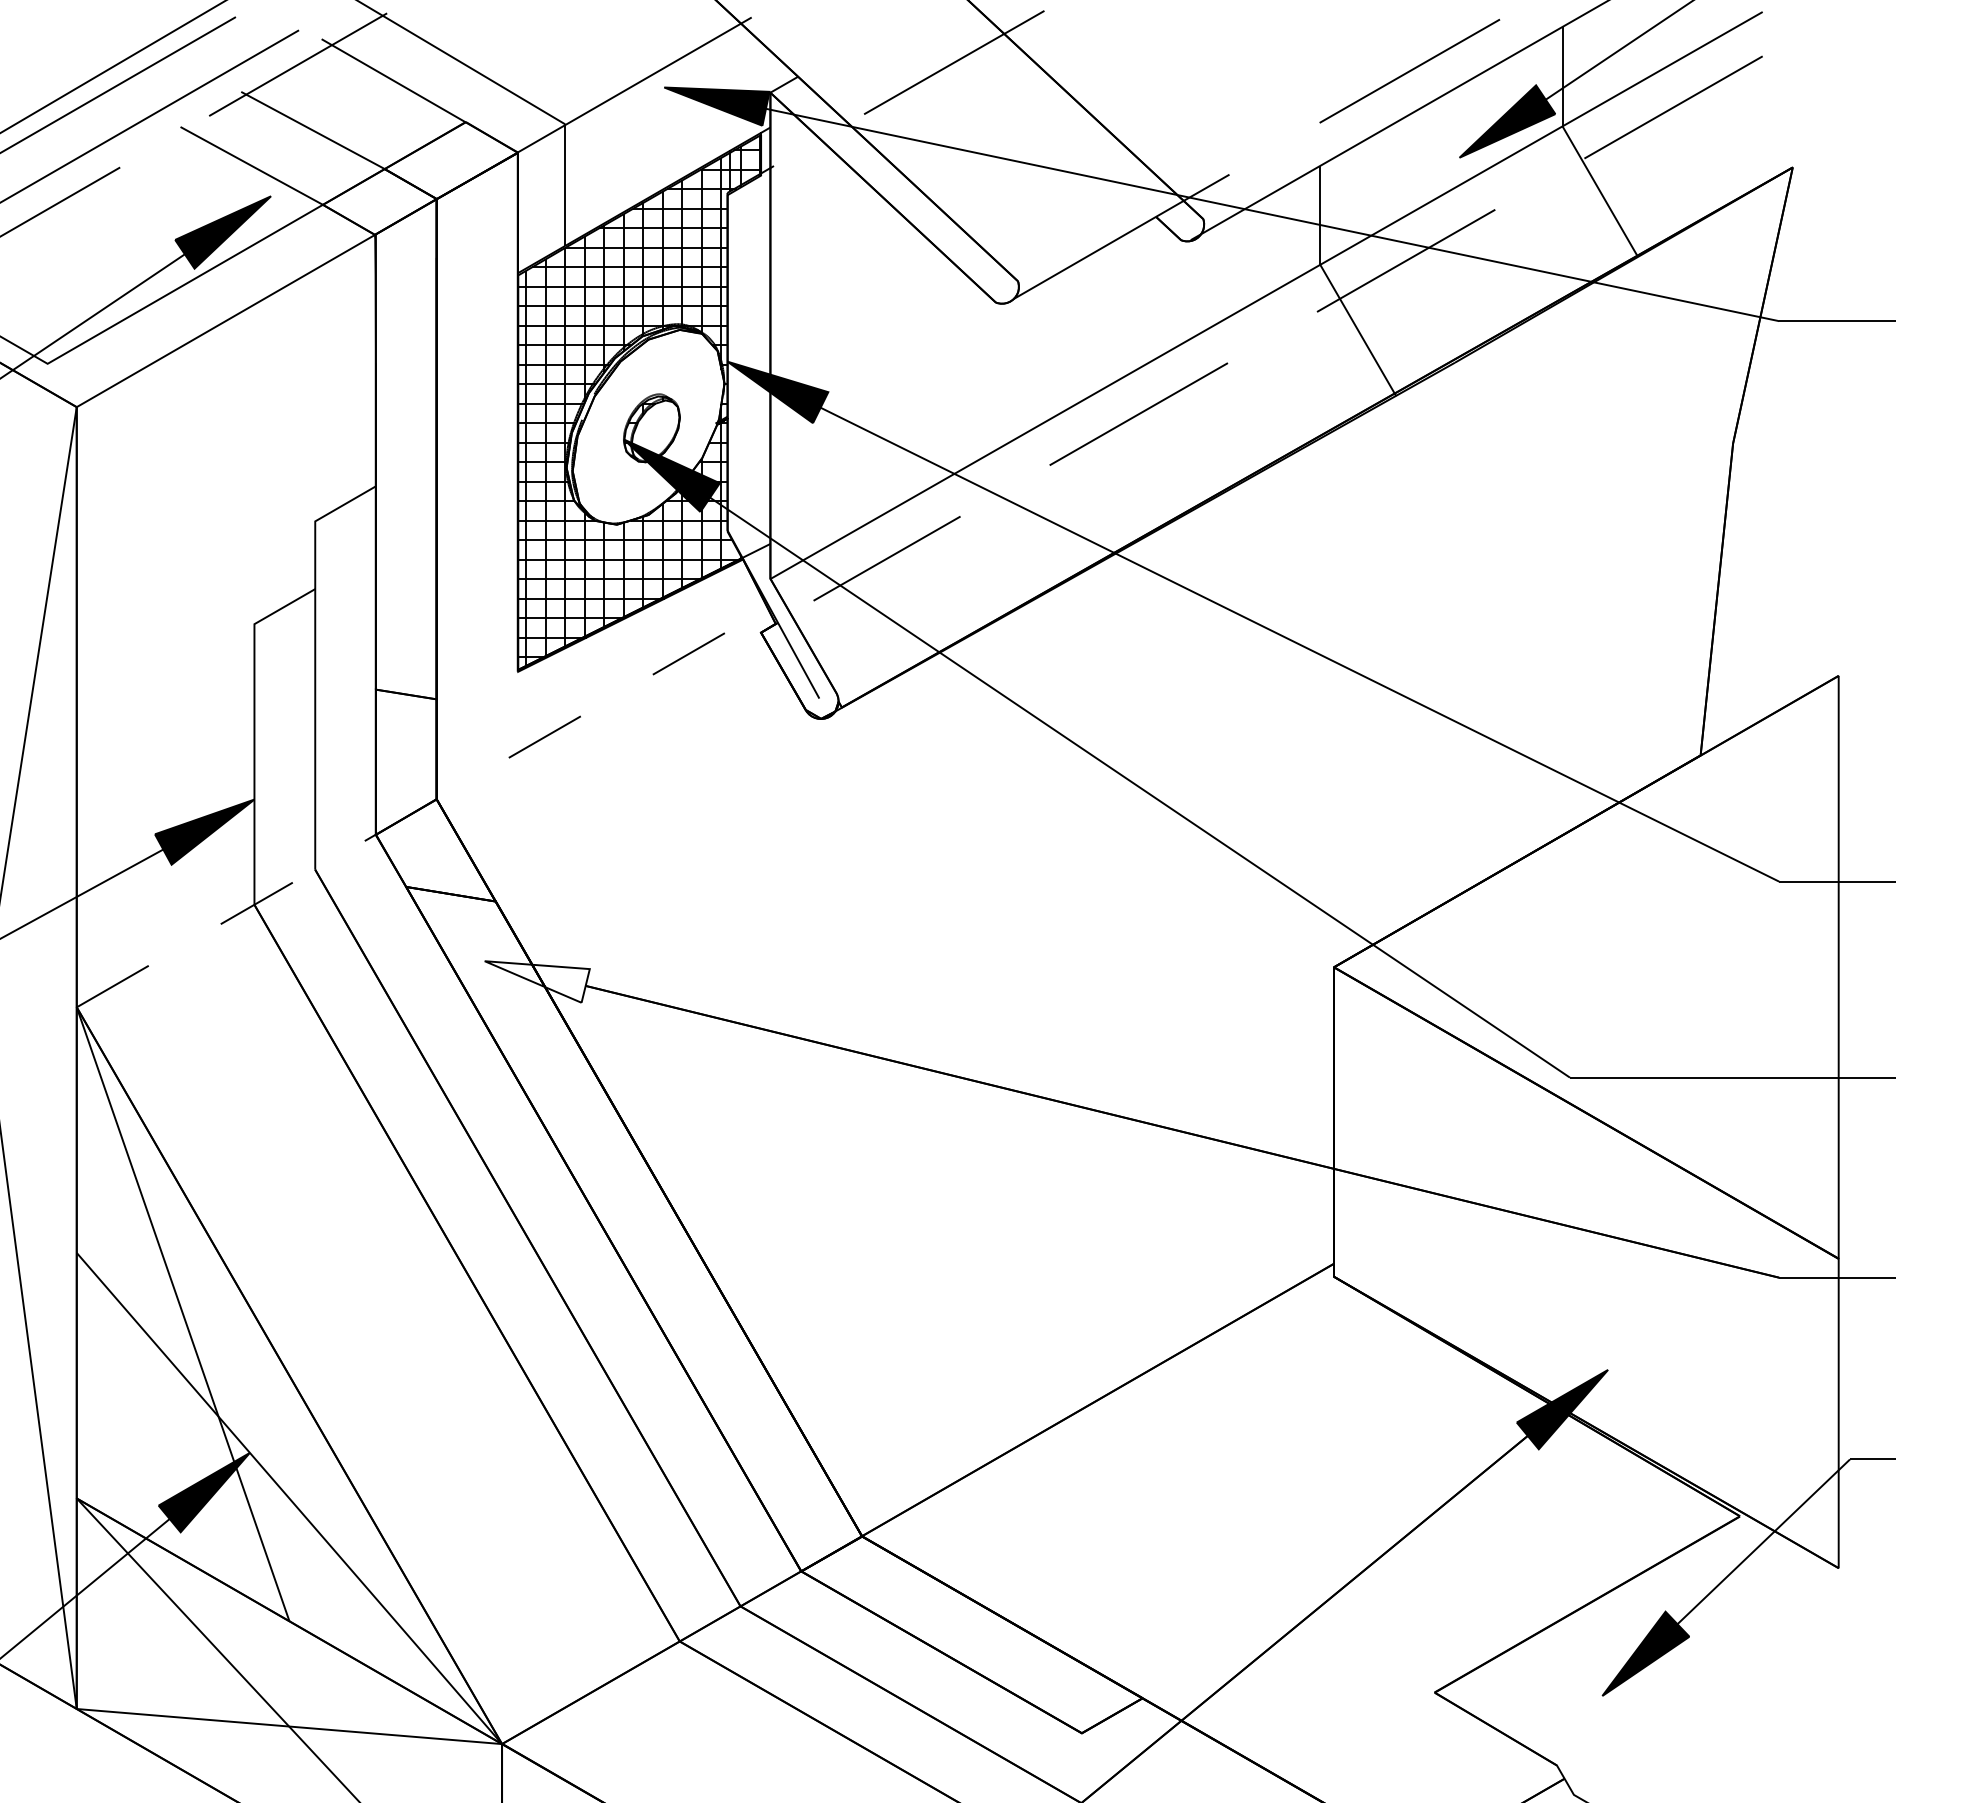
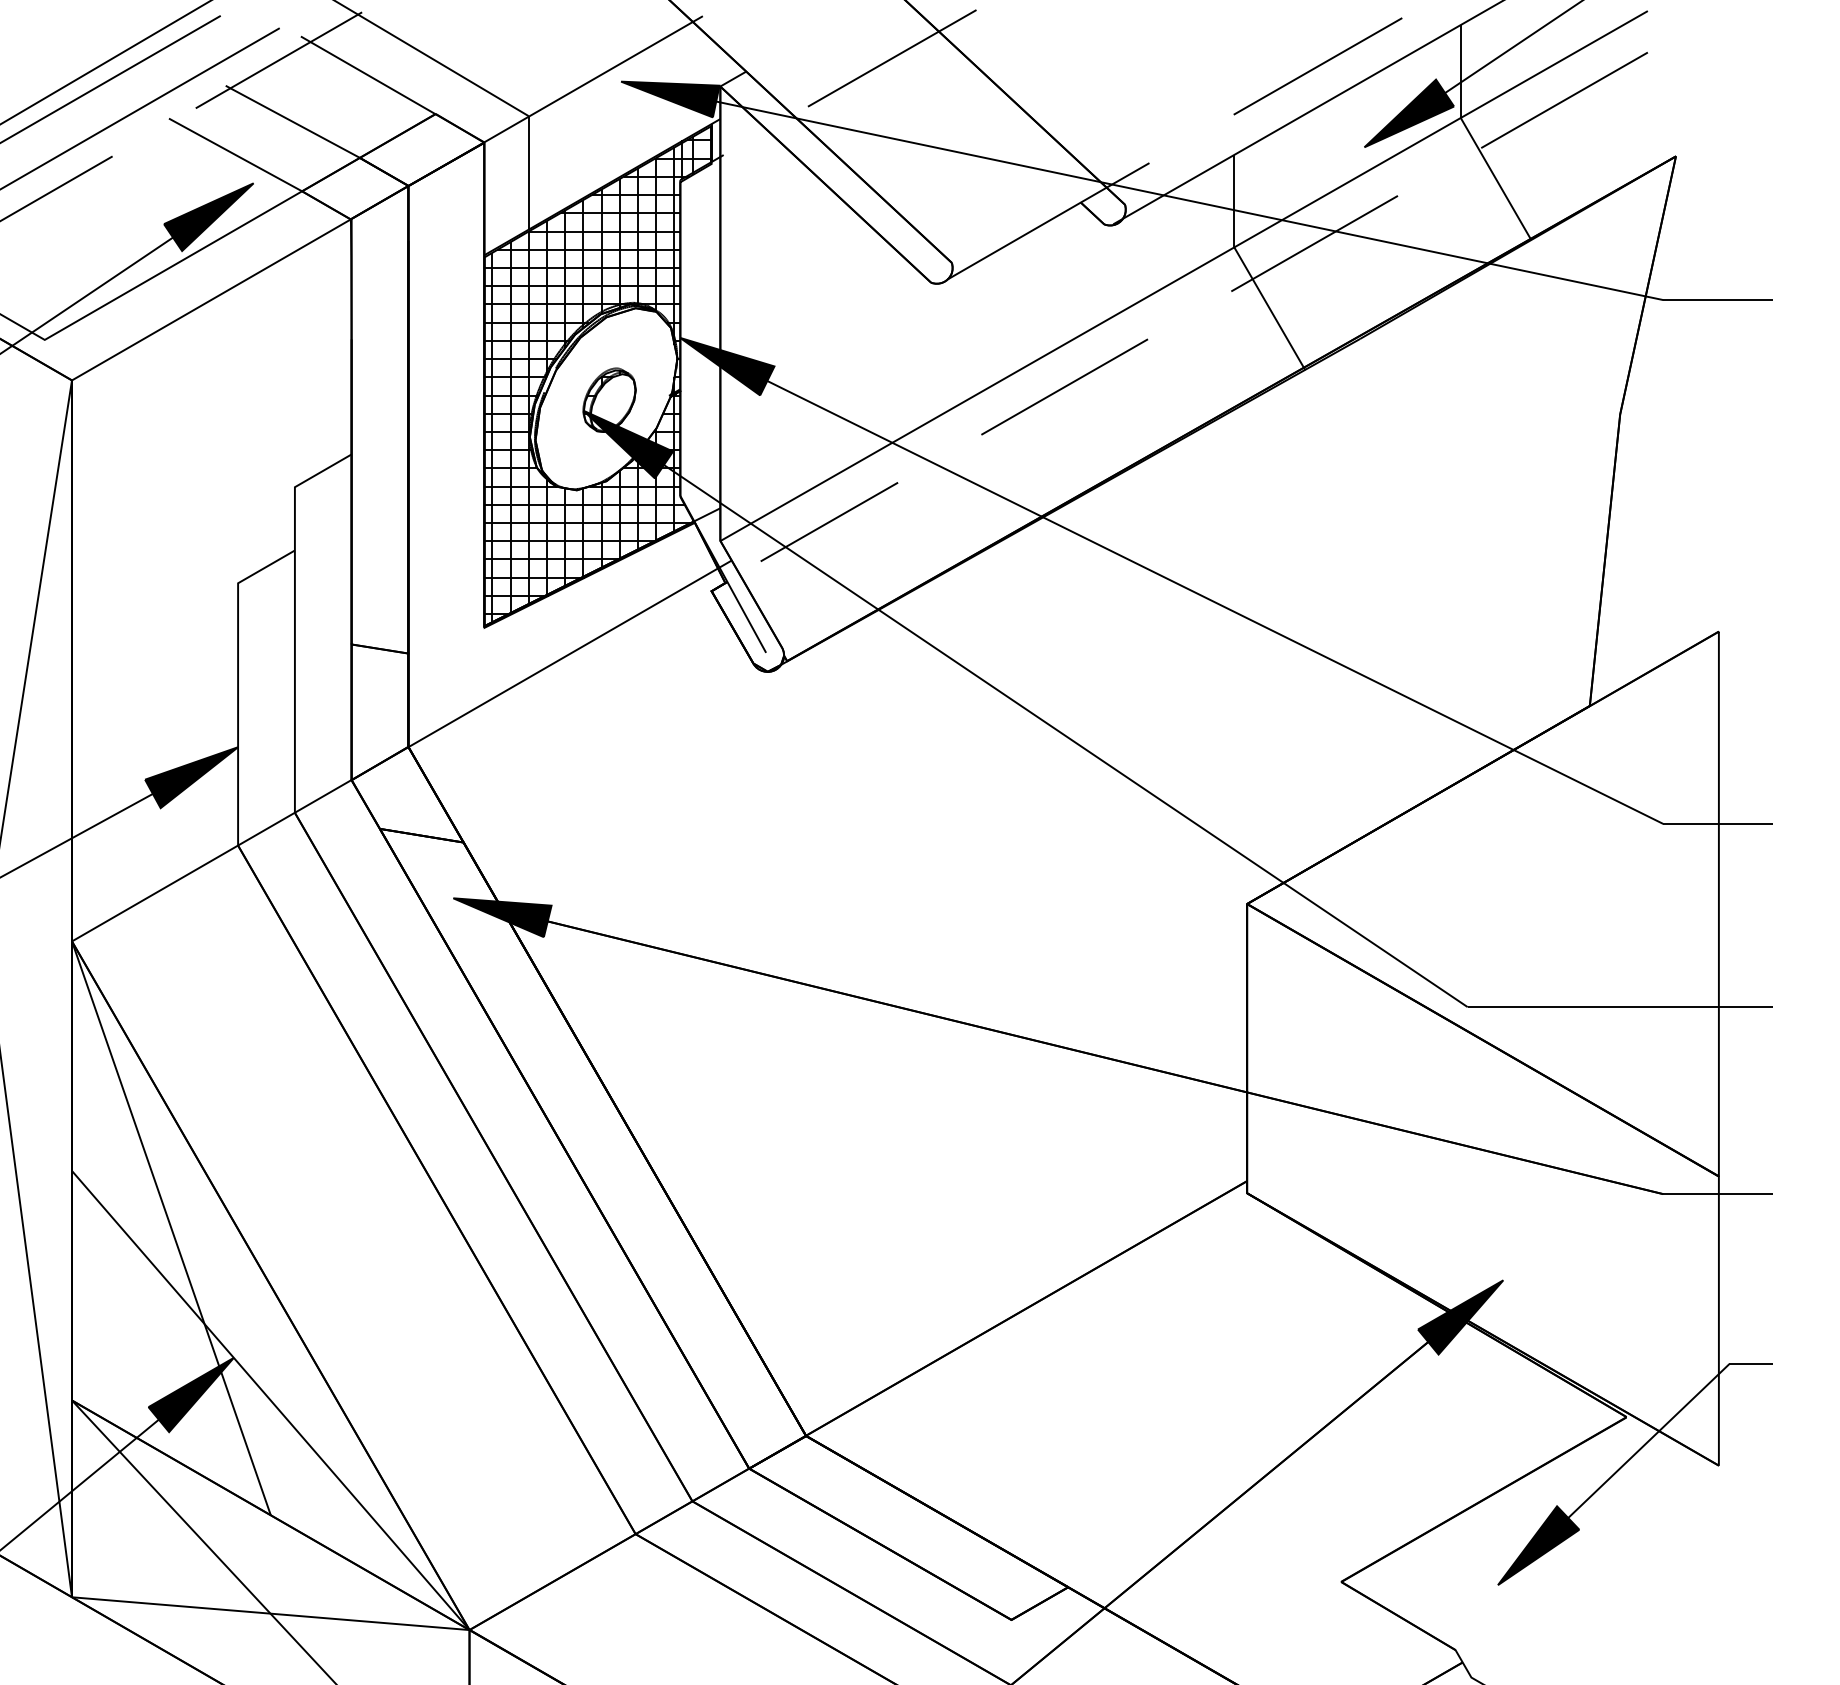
line: (429, 803) -> (401, 750), dashed -> solid
fill: (536, 981) -> (501, 917), added

